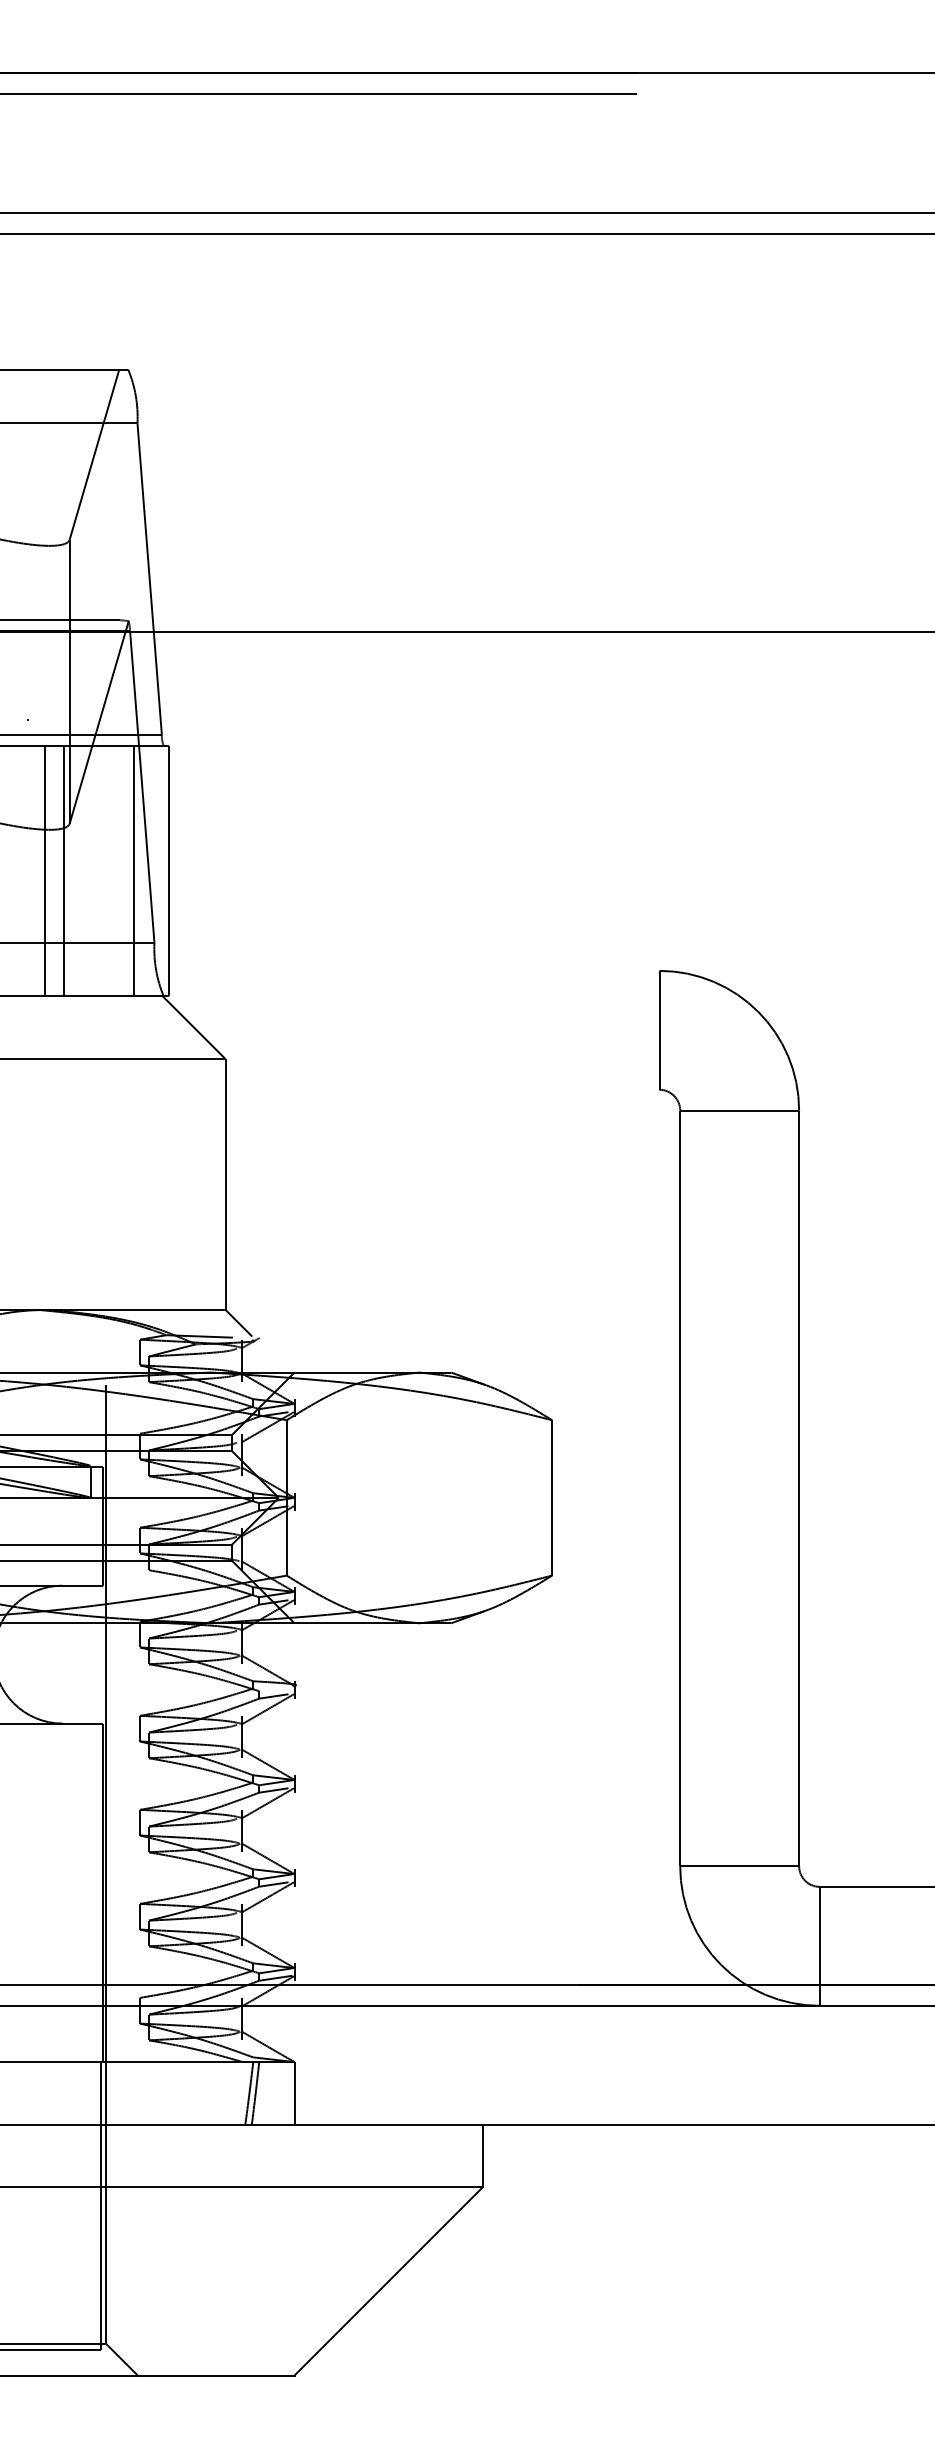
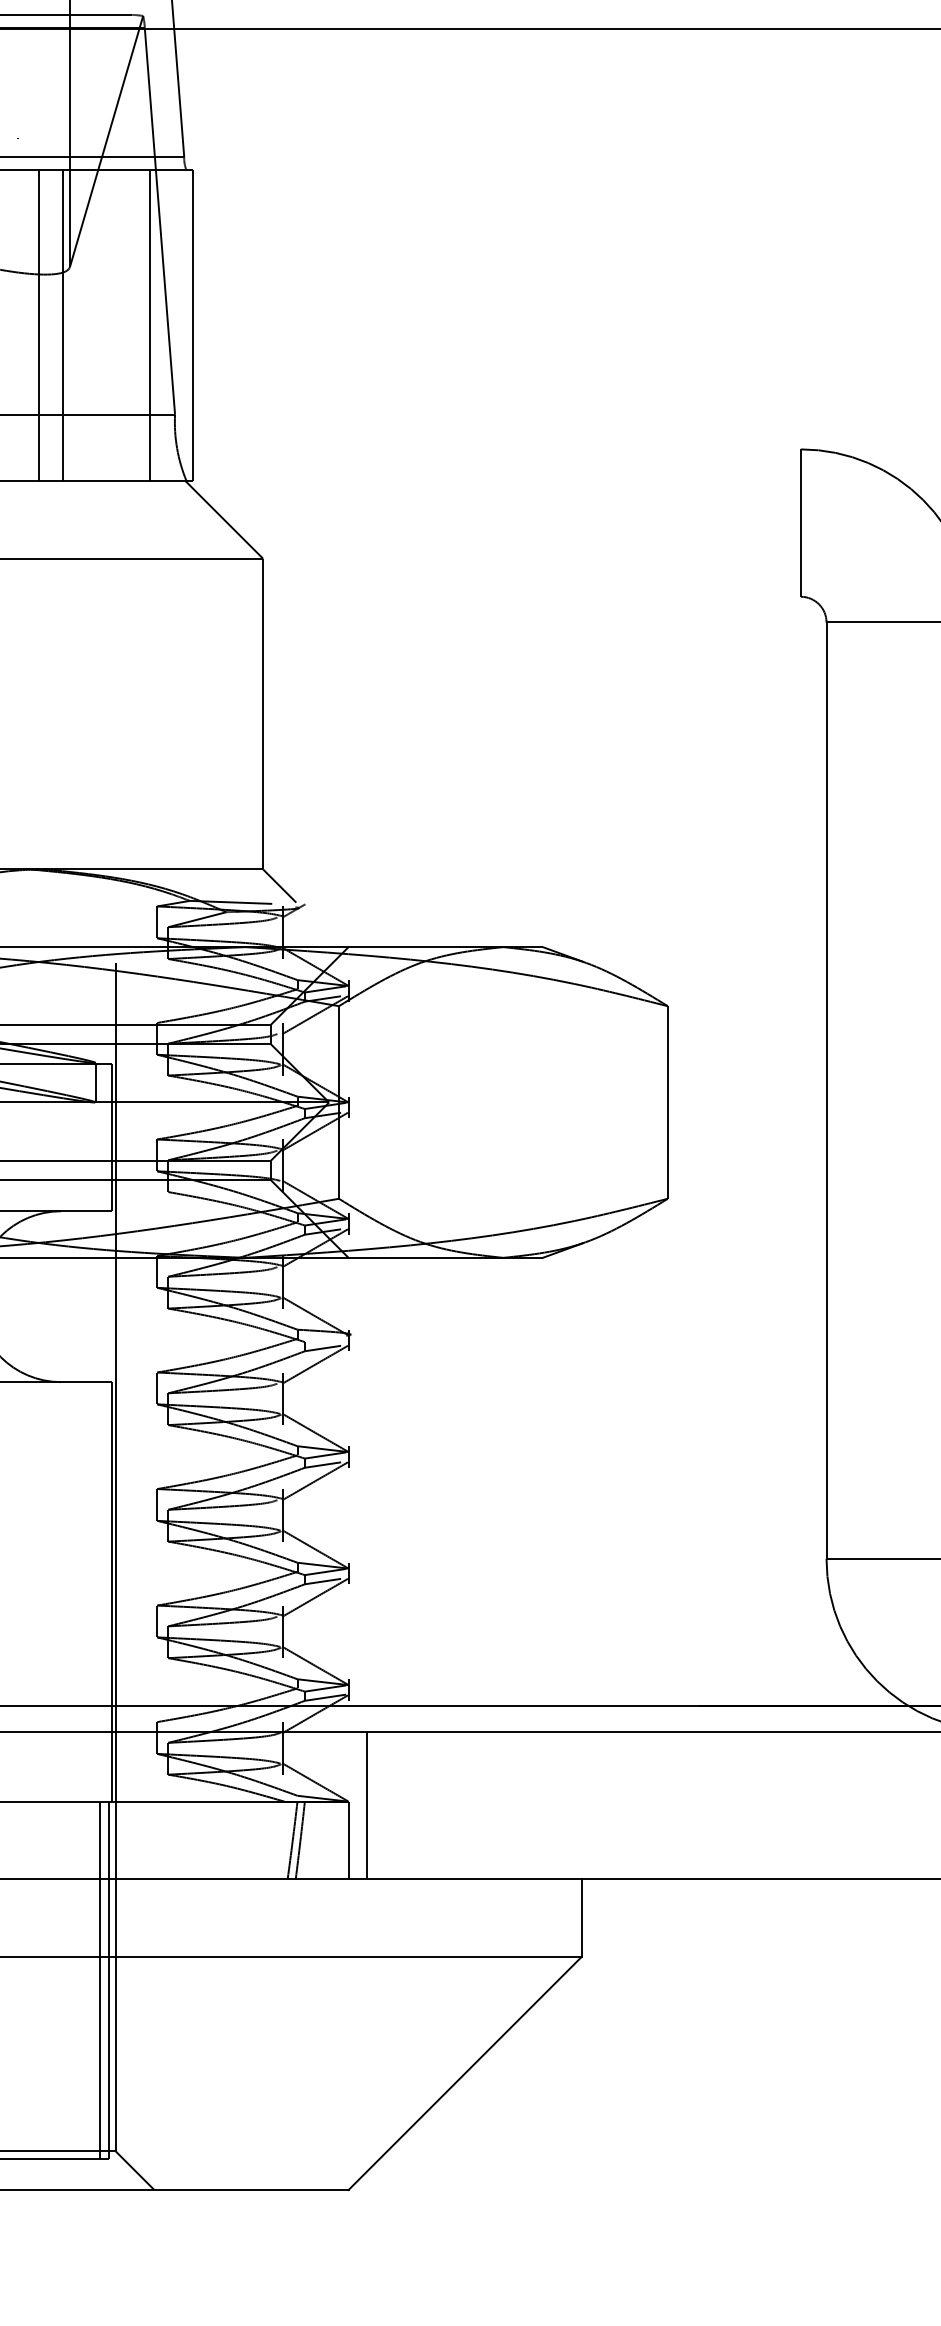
line: (309, 2064) -> (367, 1804), added
line: (94, 2206) -> (100, 1980), added

